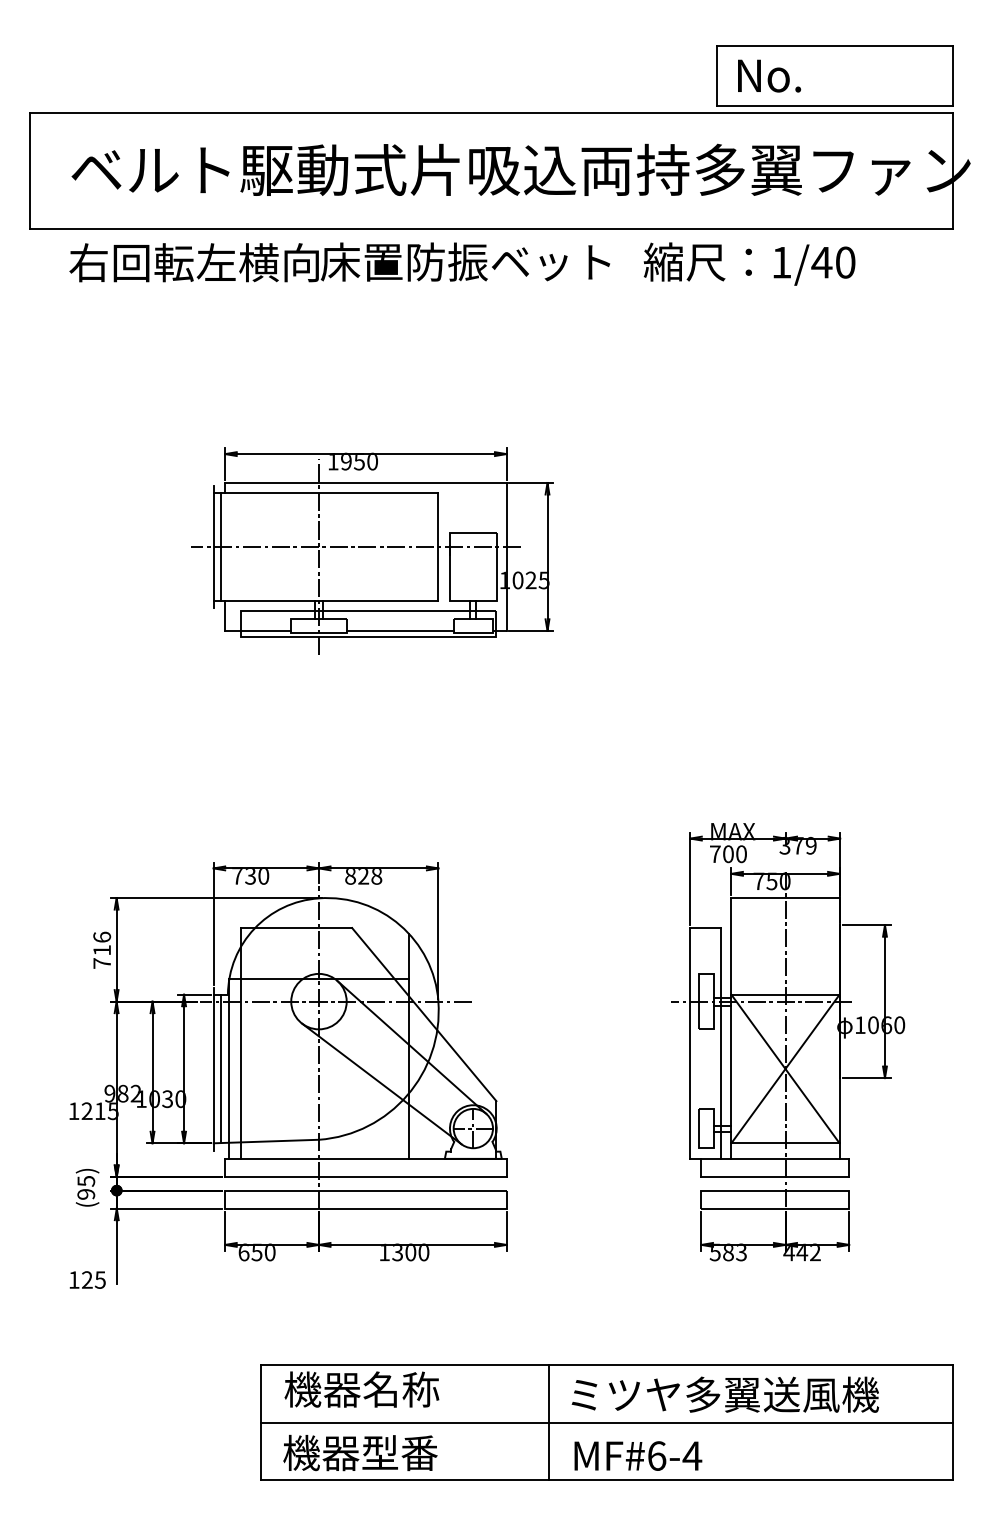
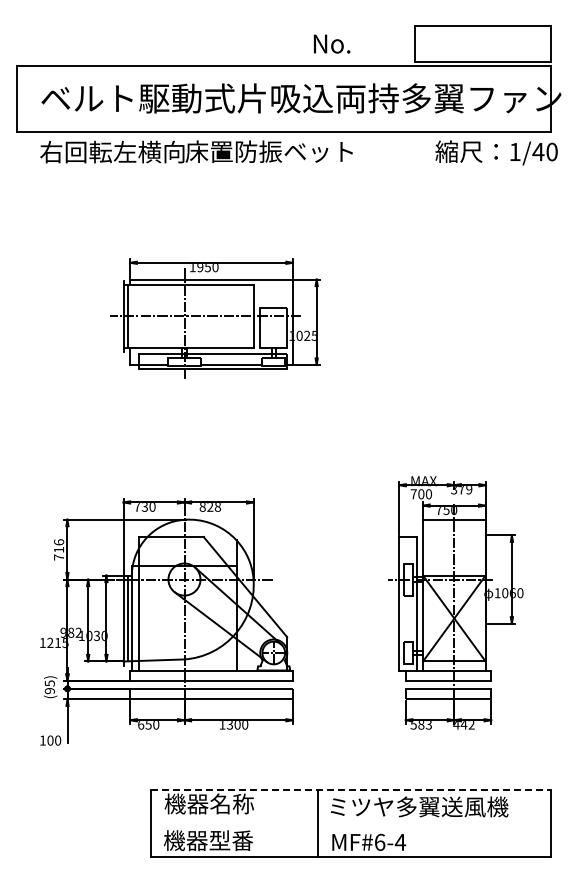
text: (770, 74) -> (332, 43), moved
text: (749, 263) -> (496, 152), moved
text: (94, 1279) -> (54, 740), 125 -> 100
line: (607, 1364) -> (351, 789), solid -> dashed
line: (605, 1423) -> (350, 823), removed

